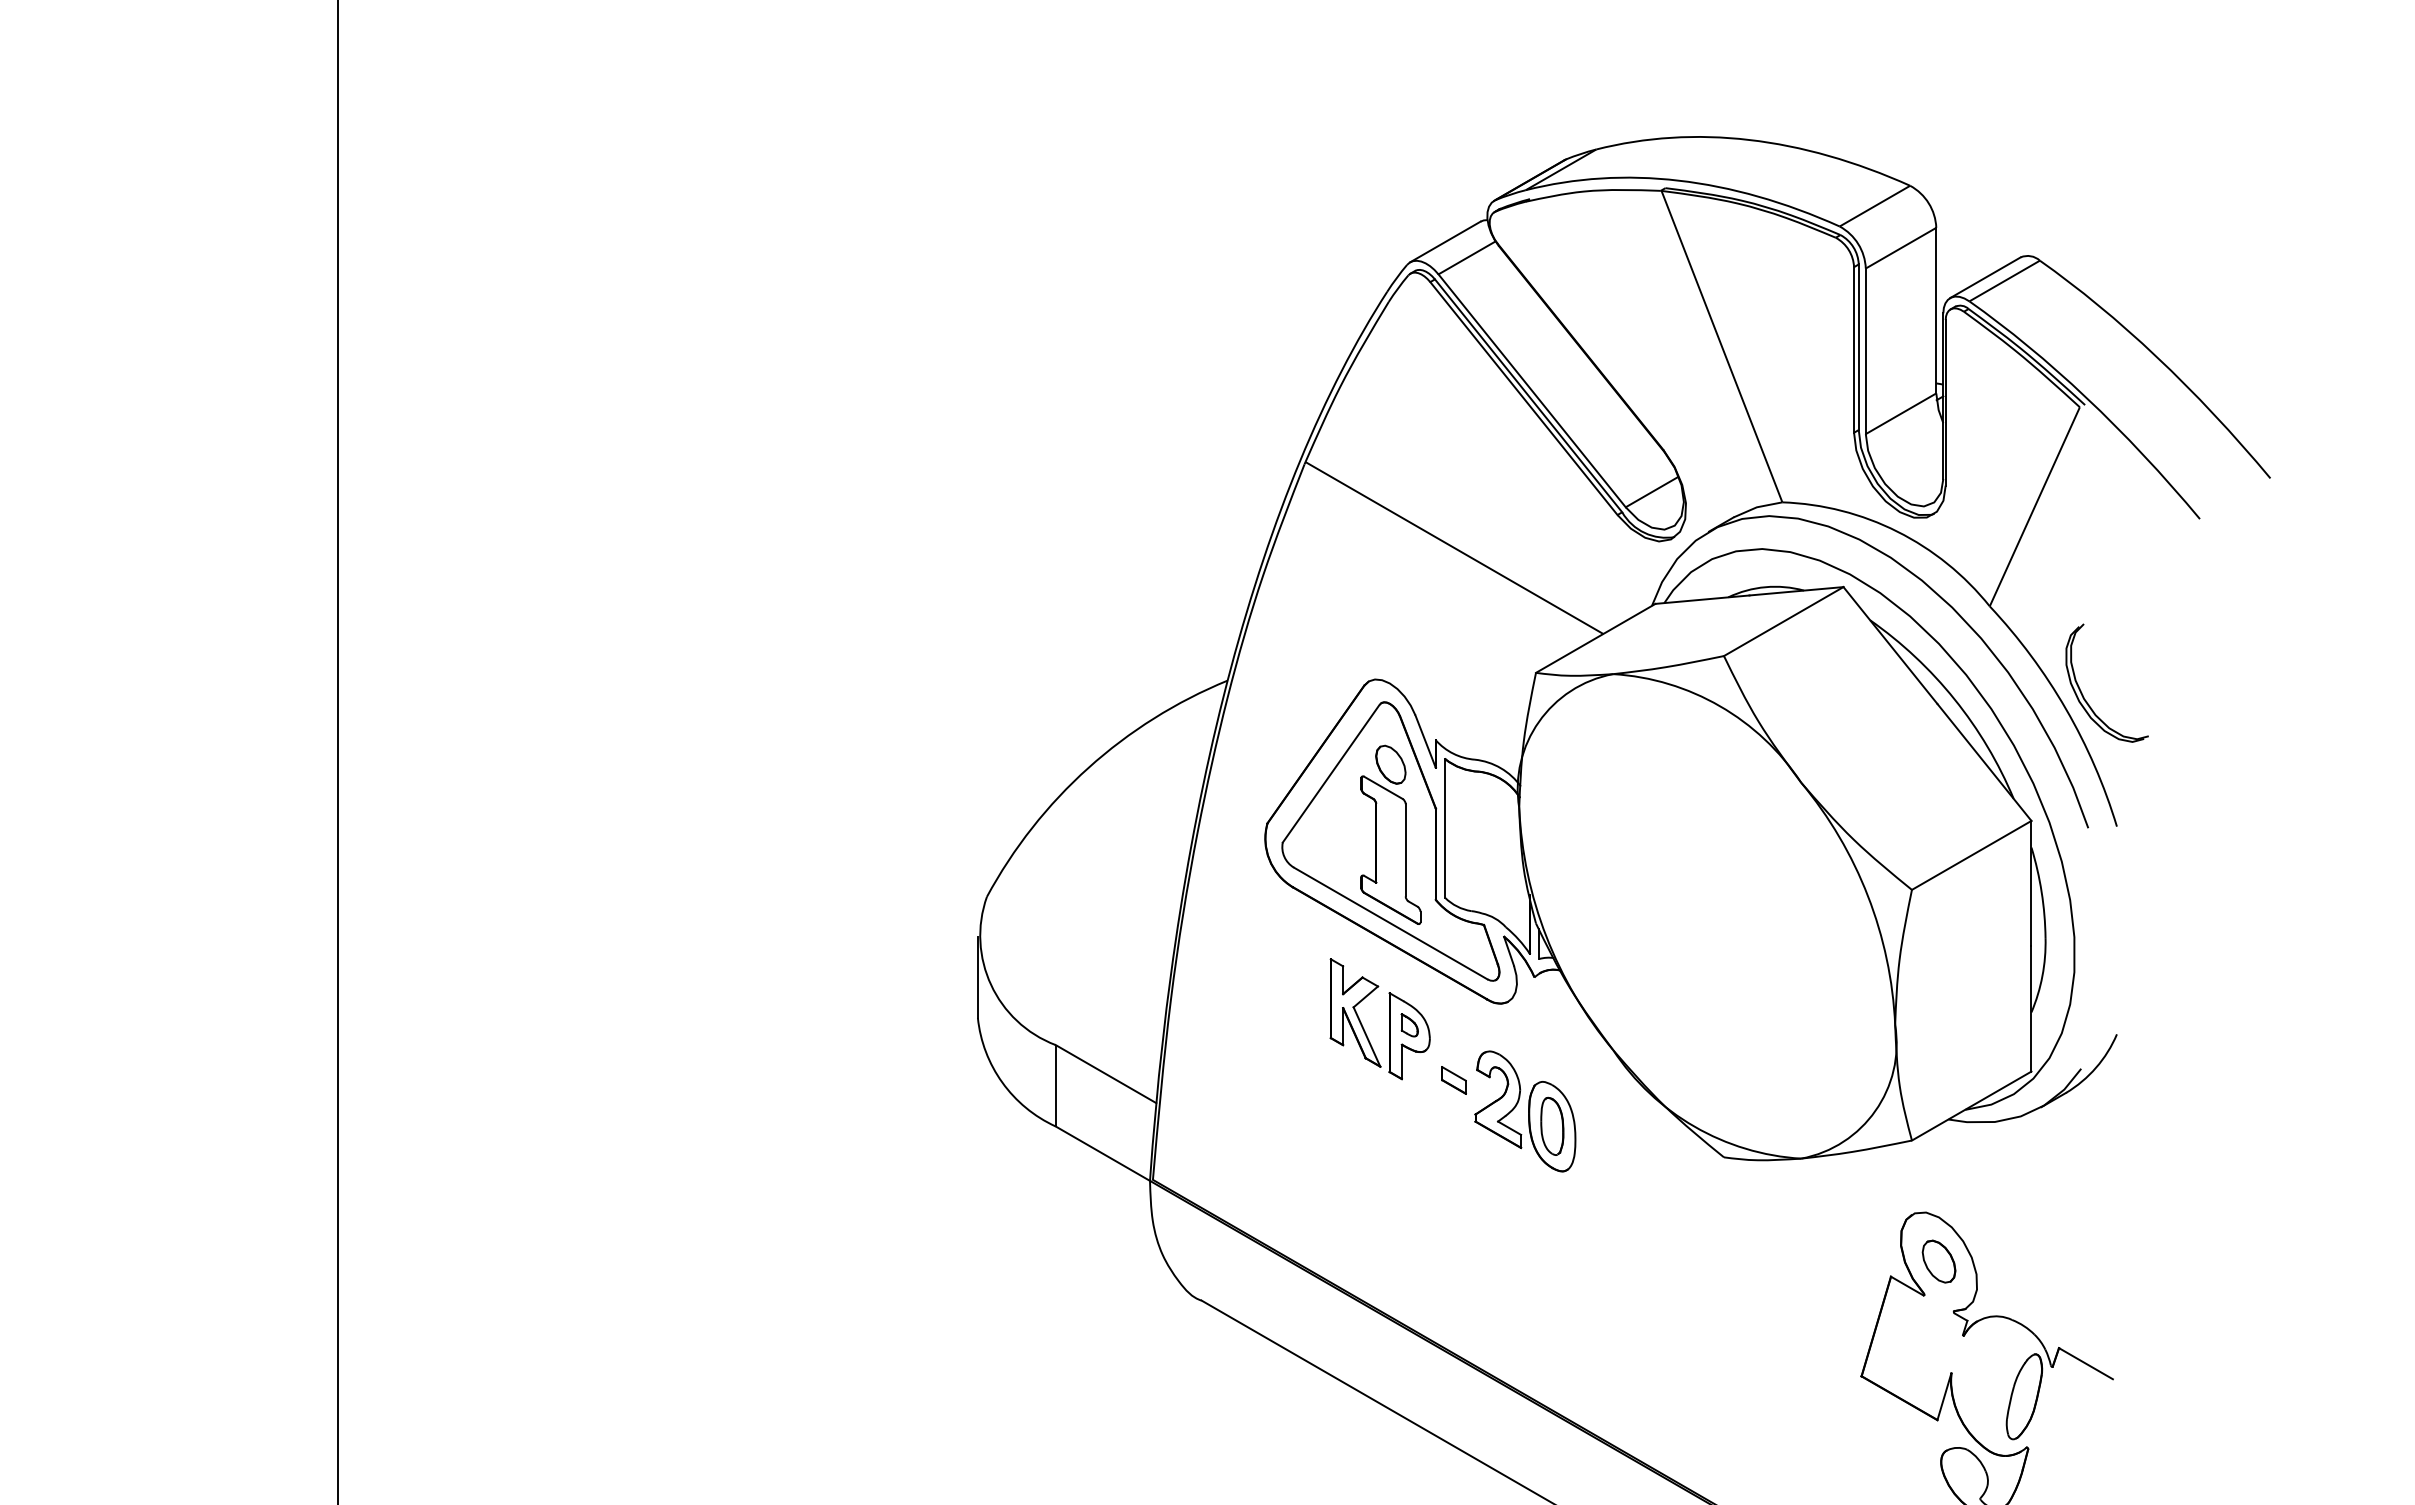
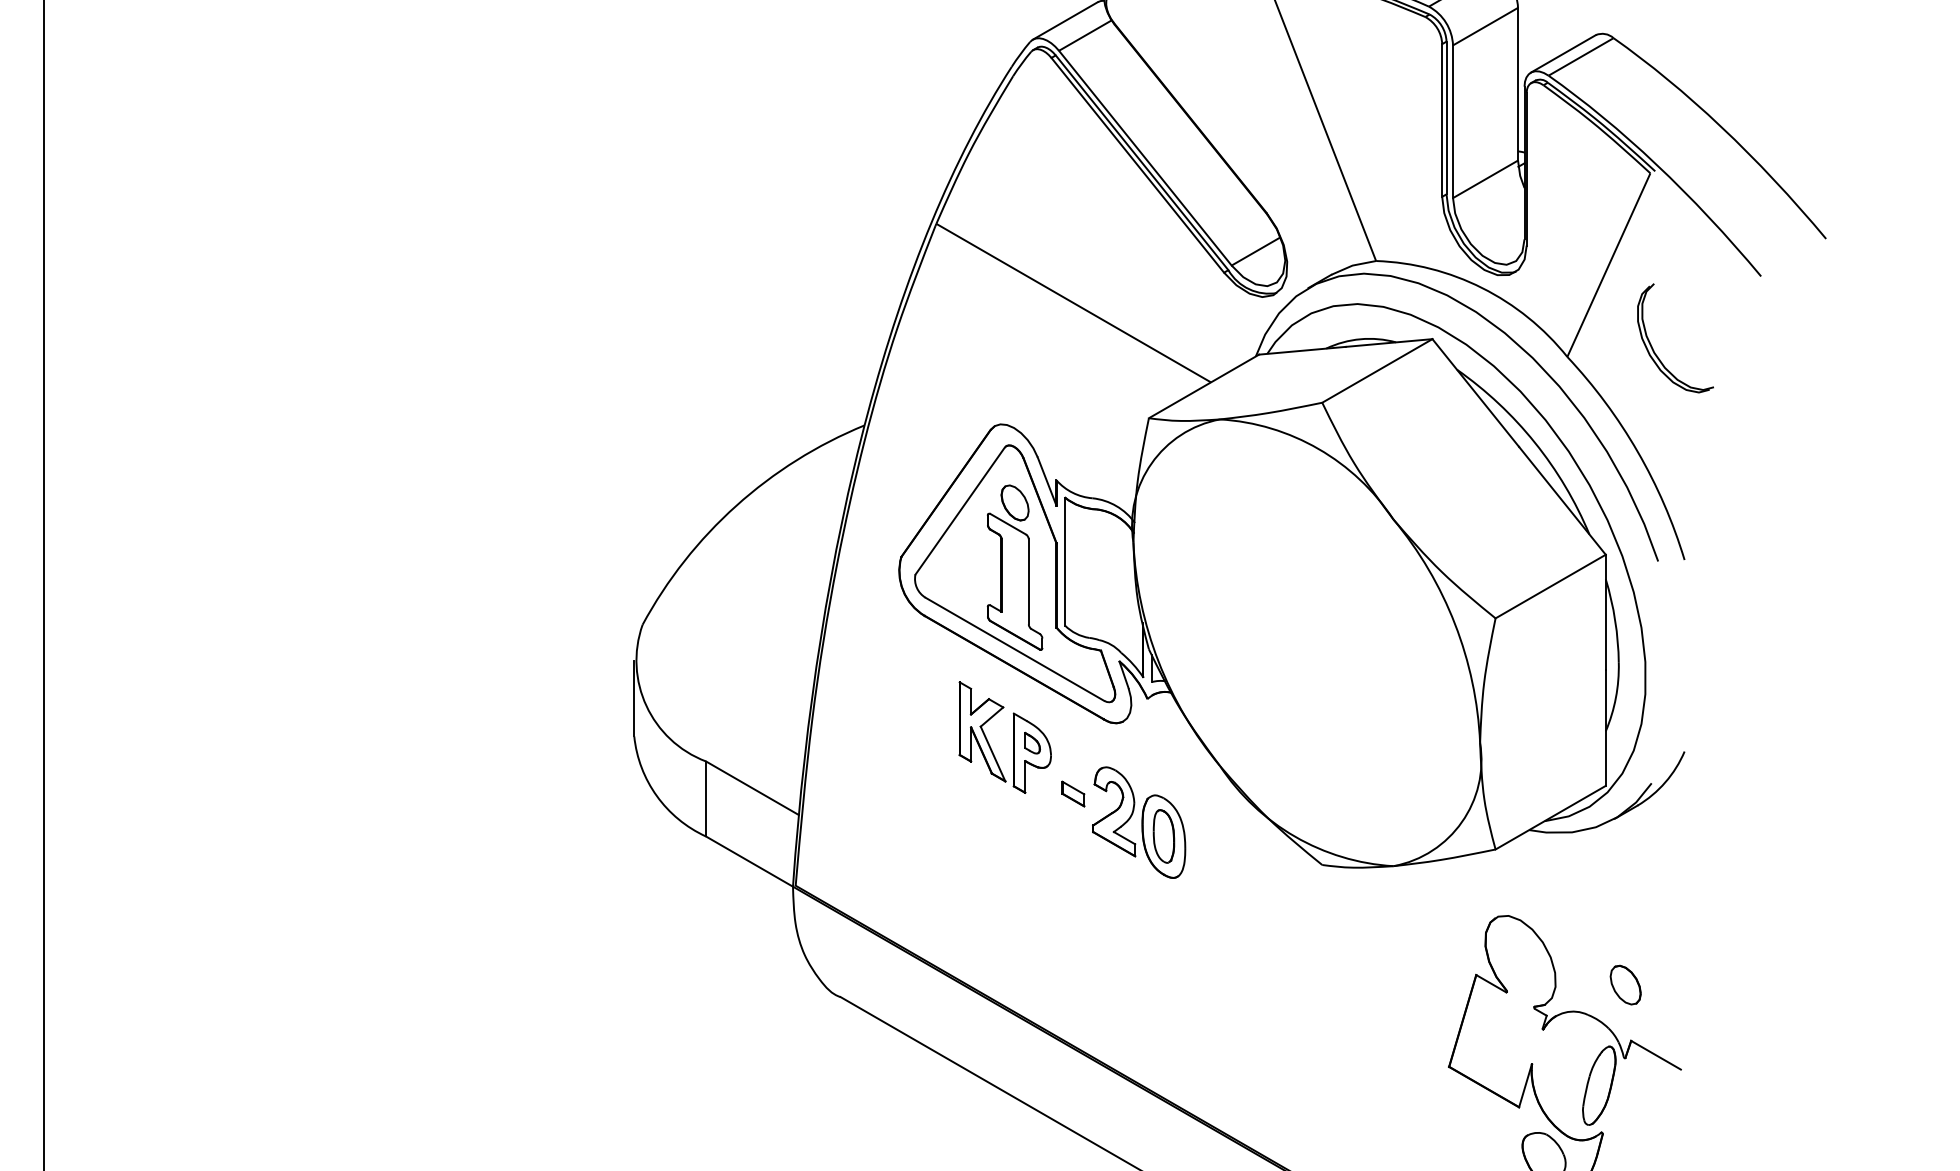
part: (2082, 692) -> (1652, 346), moved
part: (1938, 1261) -> (1625, 984), moved

